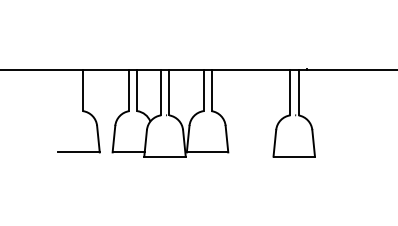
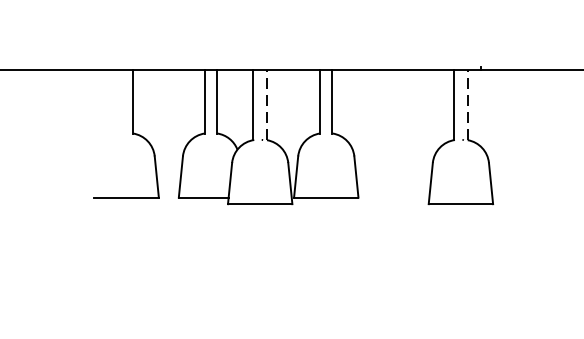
line: (169, 92) -> (267, 104), solid -> dashed
line: (298, 92) -> (467, 104), solid -> dashed

